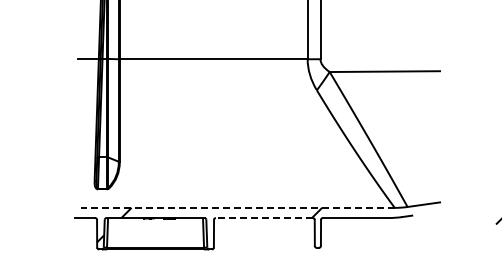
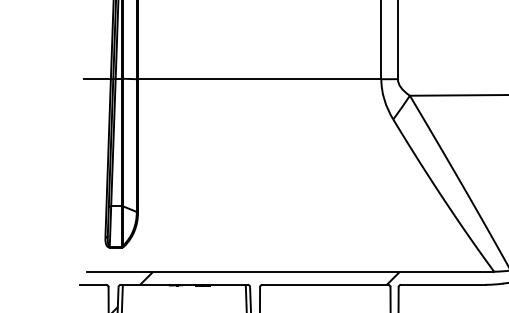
line: (237, 207) -> (290, 271), dashed -> solid
line: (264, 218) -> (325, 285), dashed -> solid

